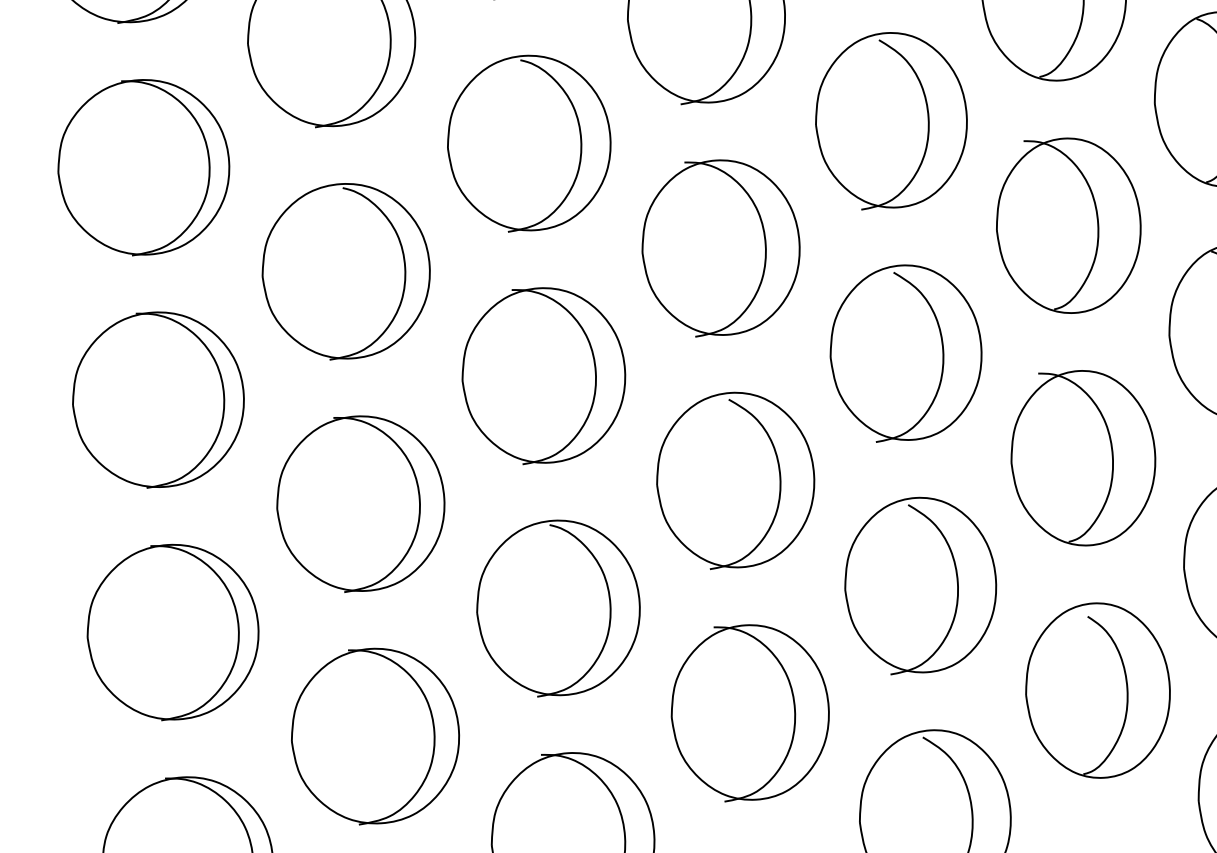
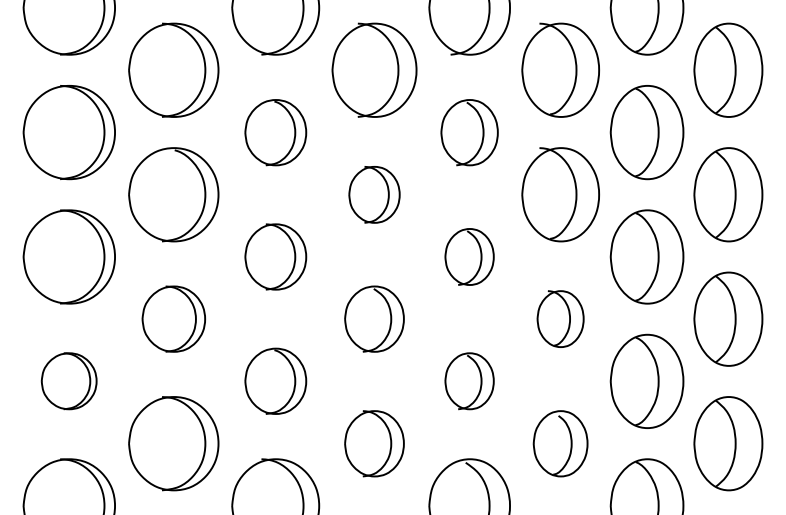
part: (891, 120) -> (469, 132), size x0.7
part: (528, 143) -> (275, 132), size x0.7
part: (720, 247) -> (374, 194), size x0.6
part: (905, 351) -> (469, 256), size x0.6
part: (543, 374) -> (275, 256), size x0.7
part: (1082, 456) -> (560, 318), size x0.6
part: (735, 478) -> (374, 318), size x0.7
part: (360, 502) -> (173, 318), size x0.7
part: (920, 583) -> (469, 380), size x0.6
part: (557, 606) -> (275, 380), size x0.7
part: (171, 630) -> (68, 380), size x0.6
part: (1097, 690) -> (560, 443), size x0.7
part: (750, 712) -> (374, 443), size x0.7

